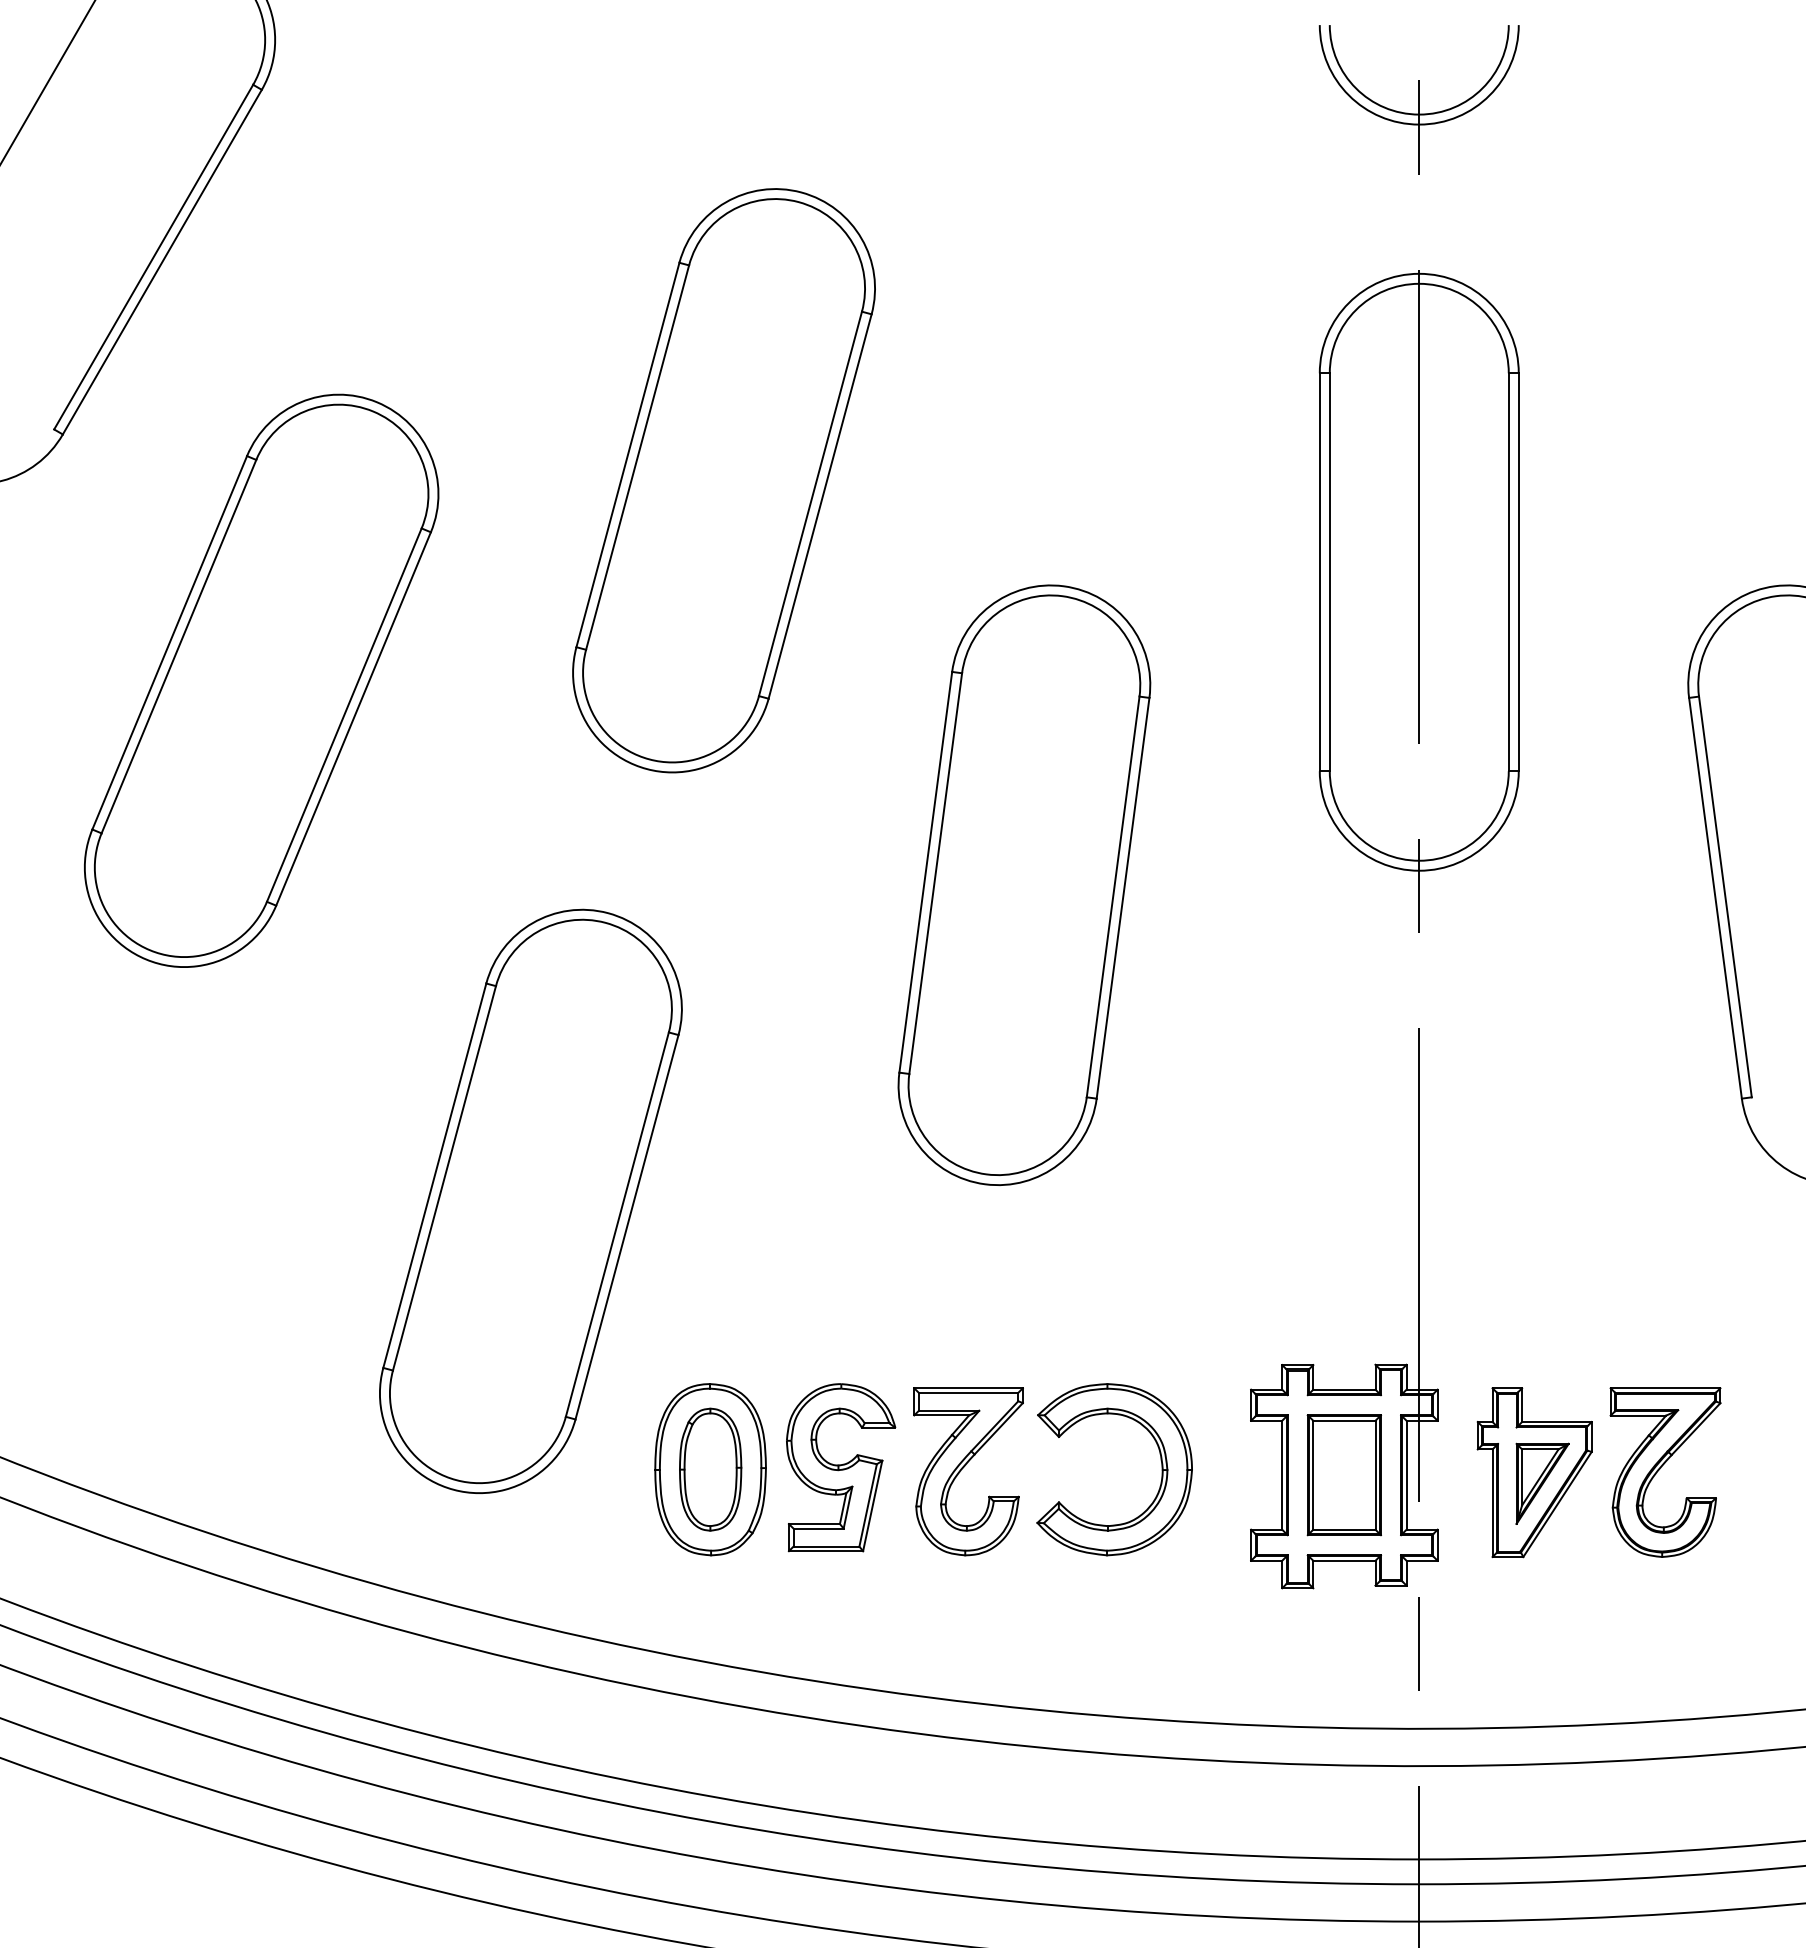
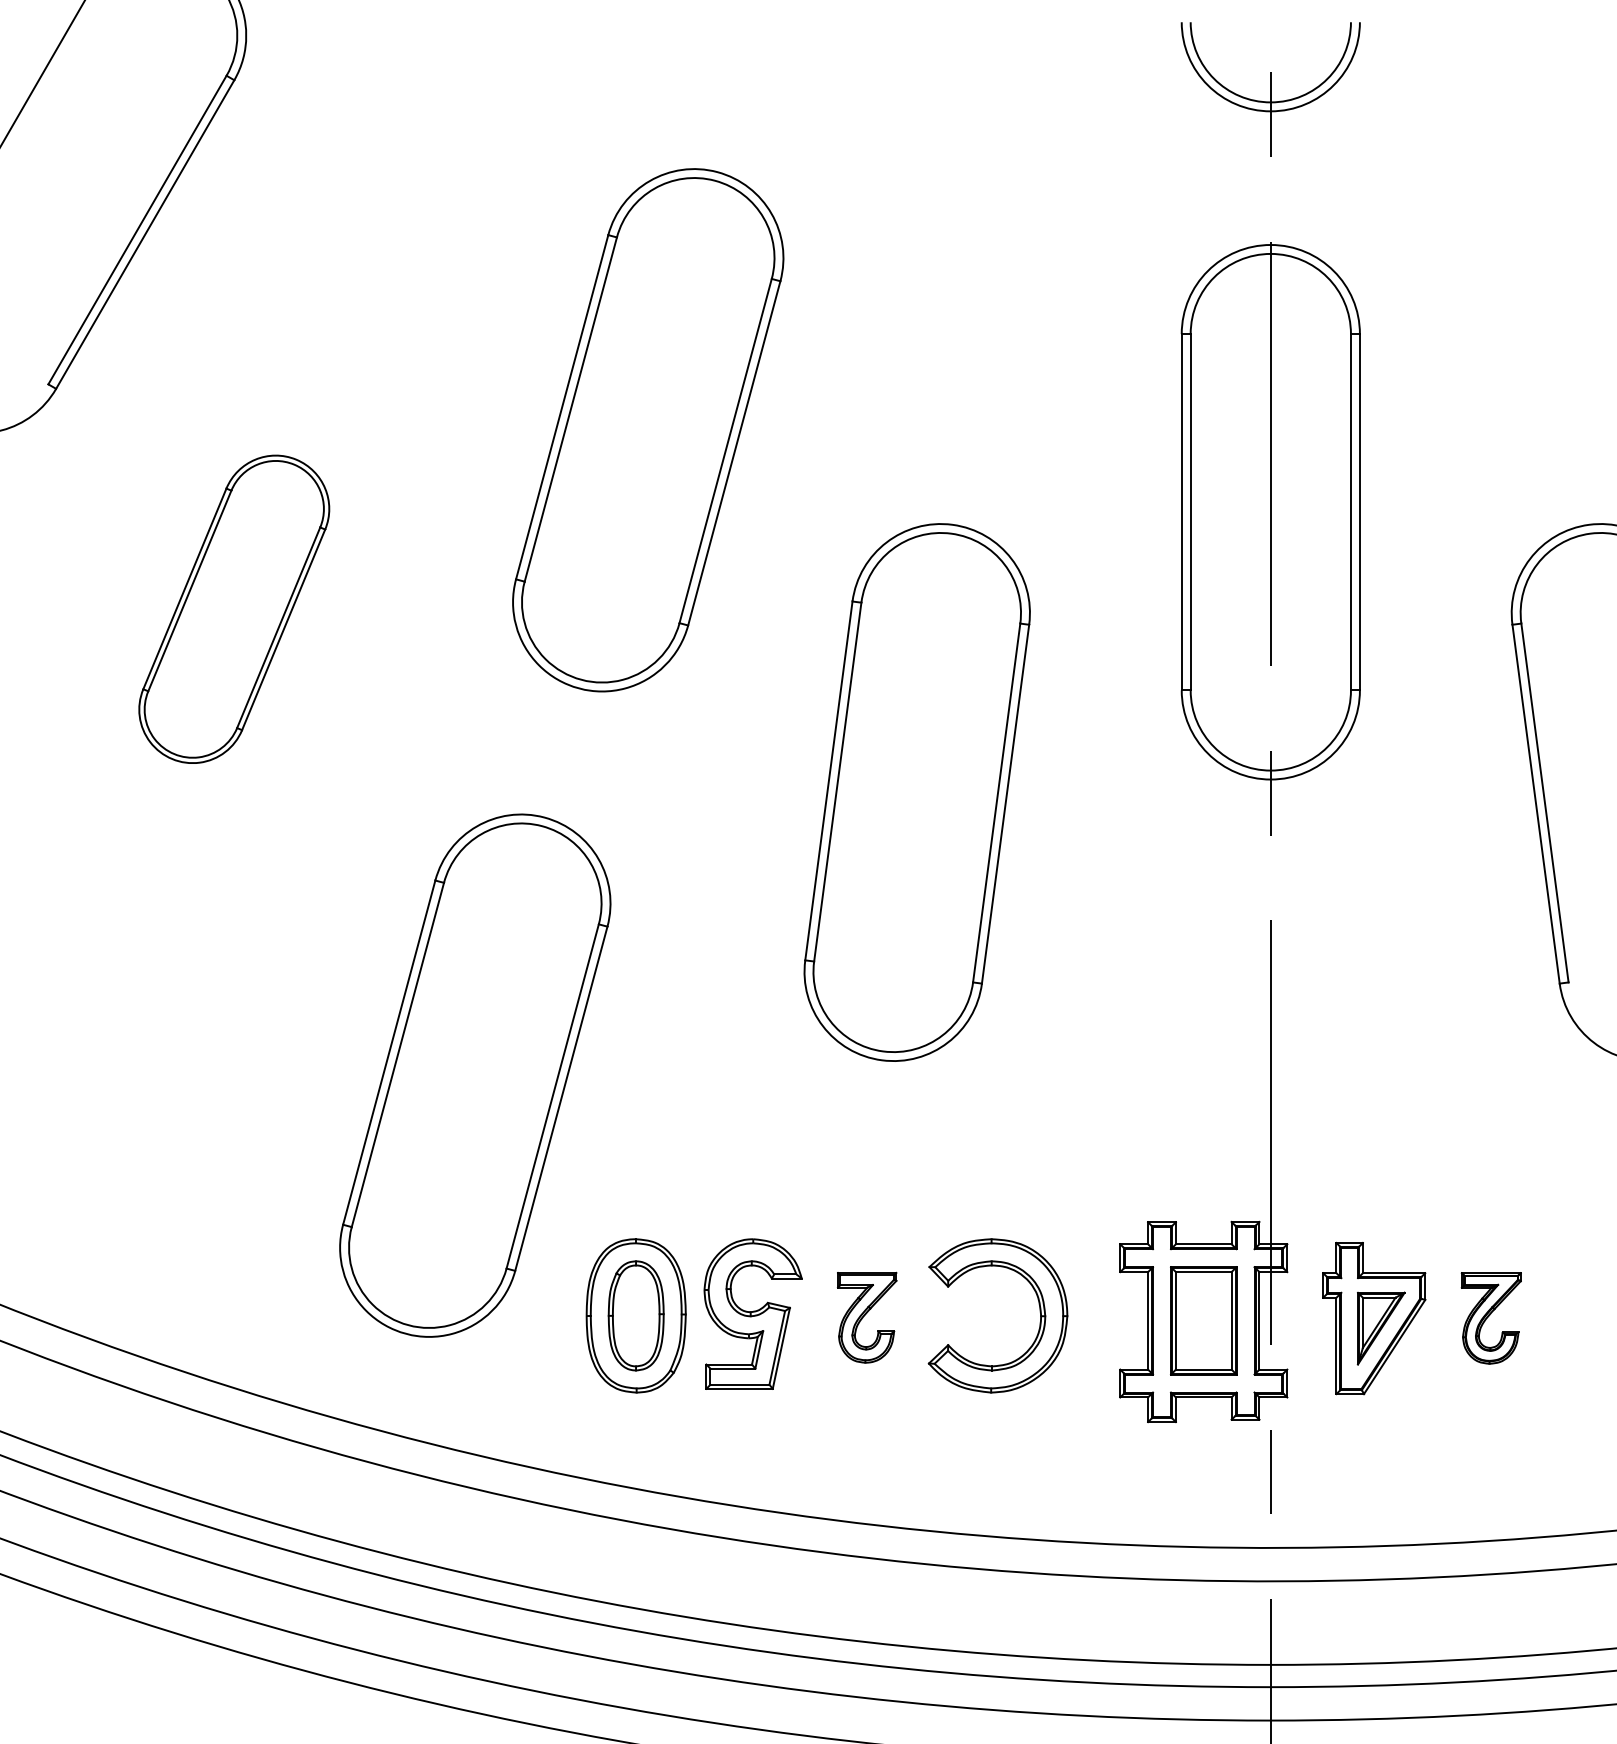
part: (261, 680) -> (234, 609), size x0.6
part: (968, 1471) -> (867, 1317), size x0.6
part: (1665, 1472) -> (1491, 1318), size x0.6

